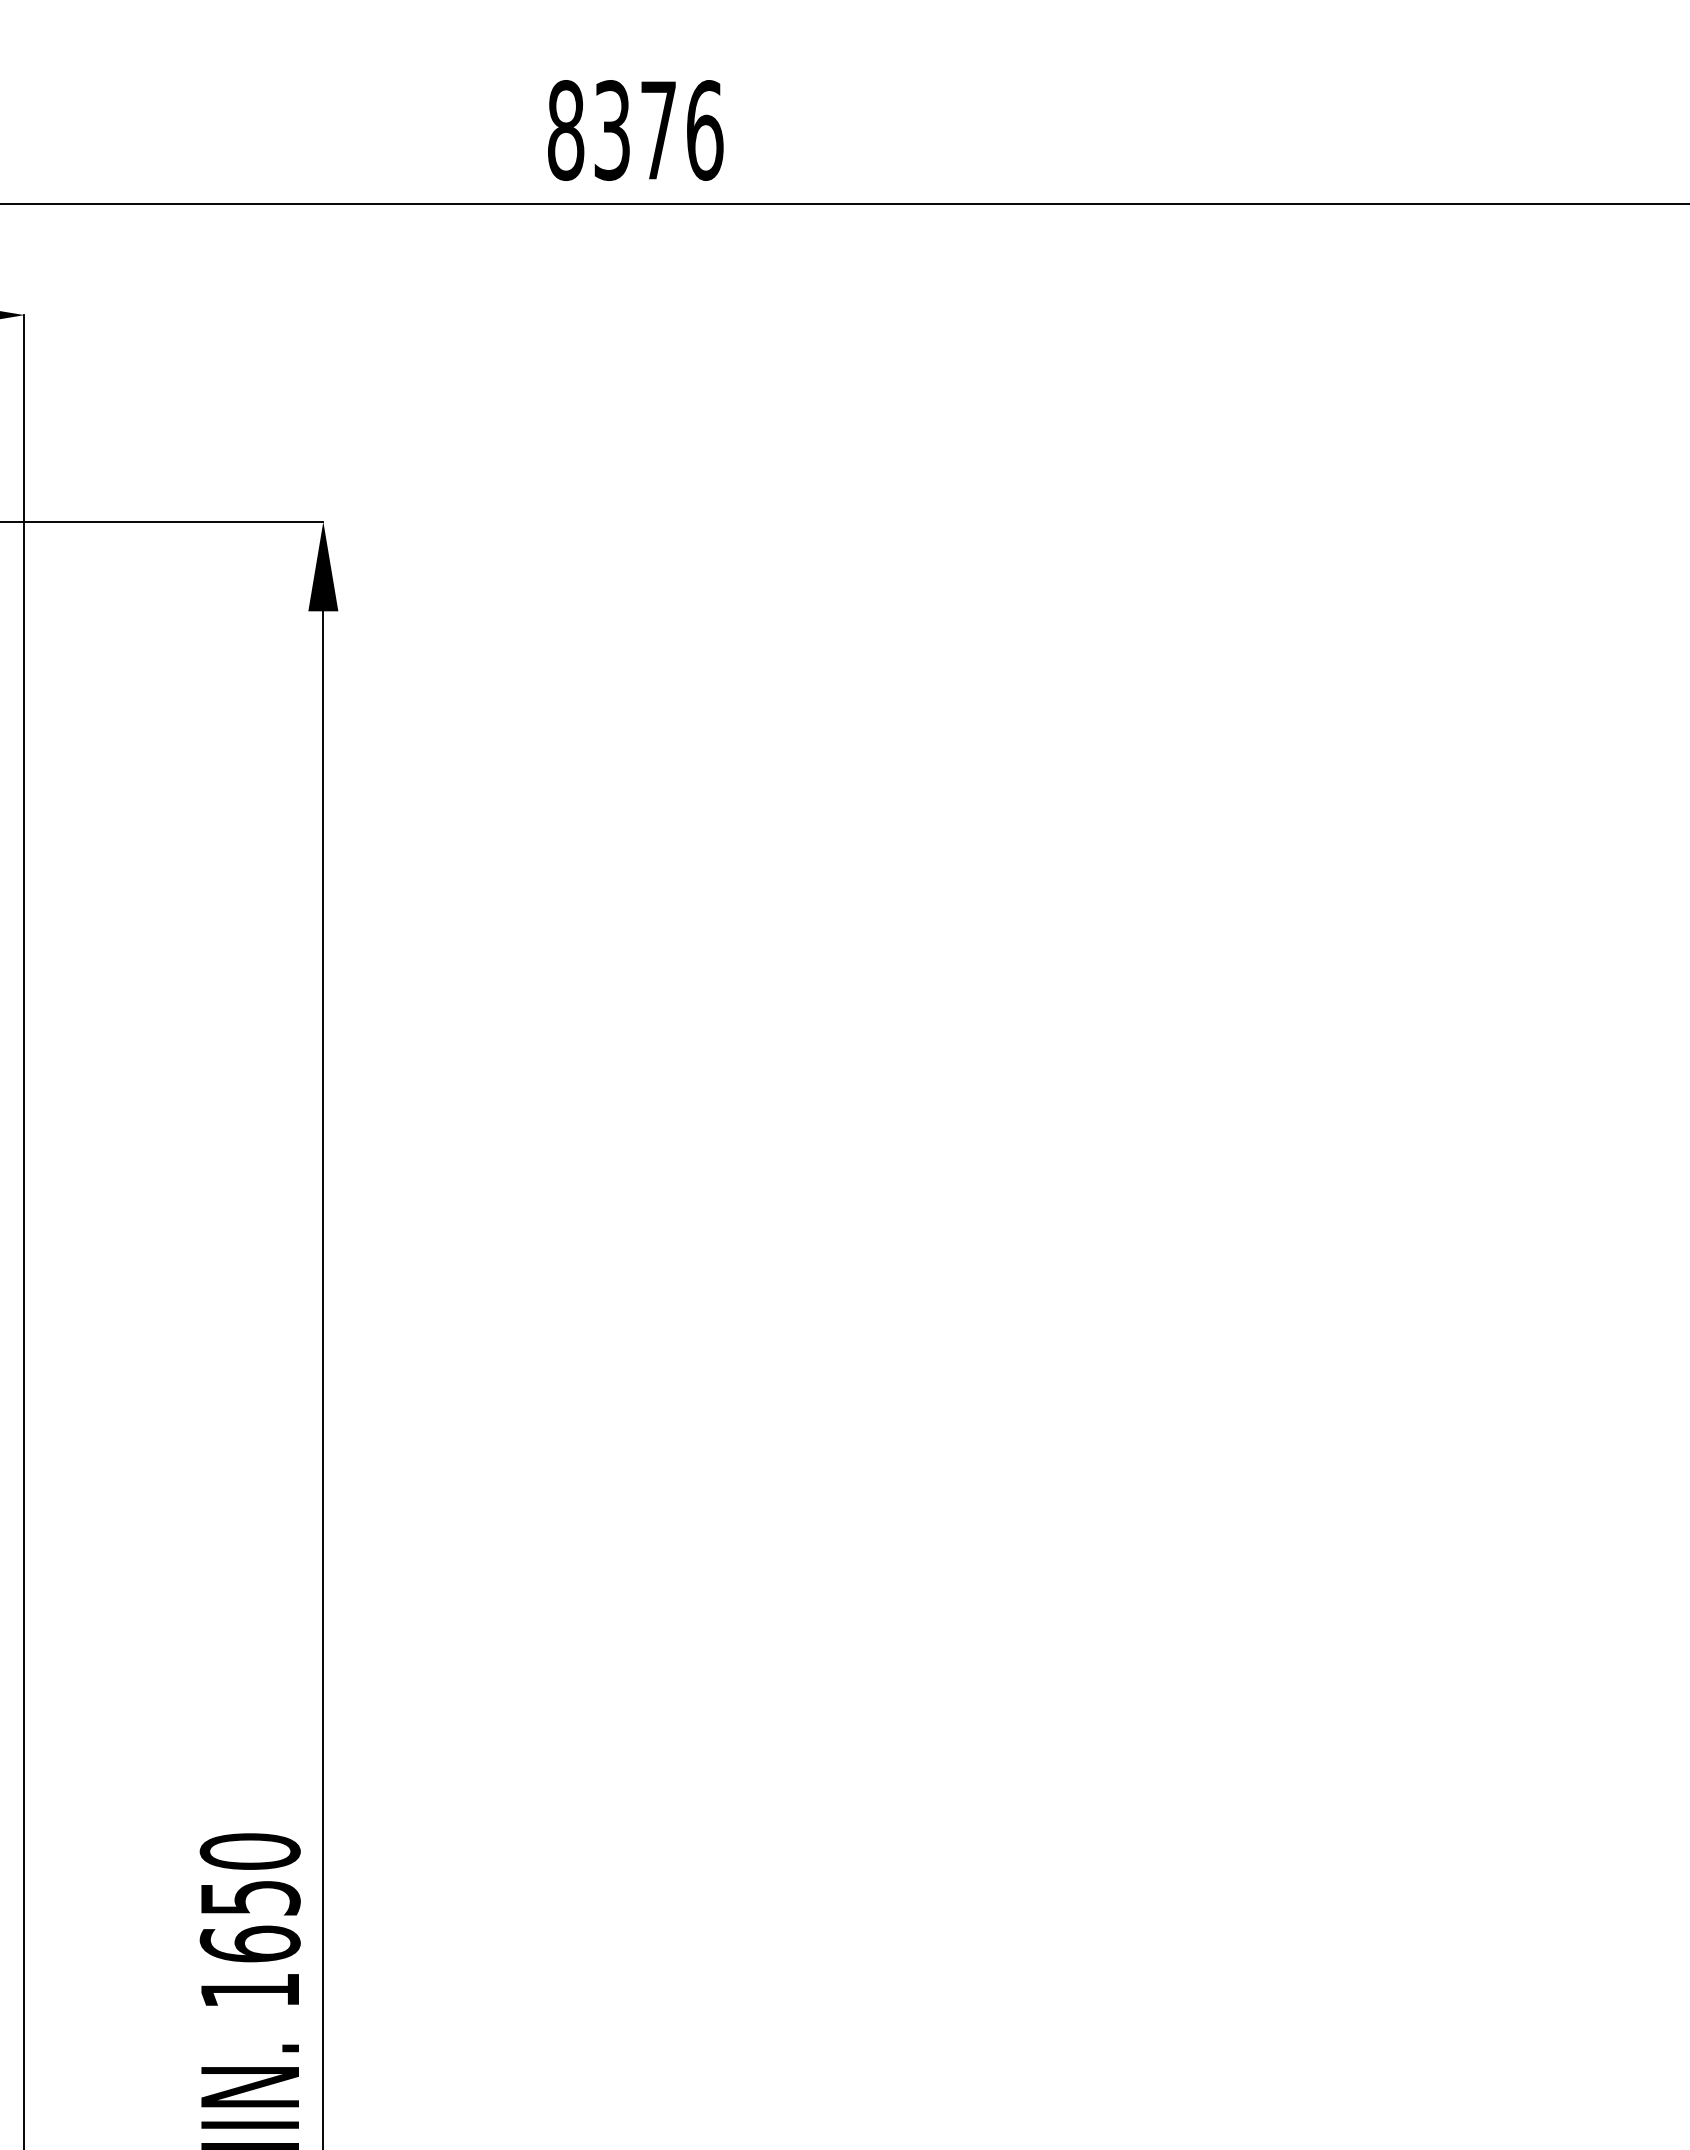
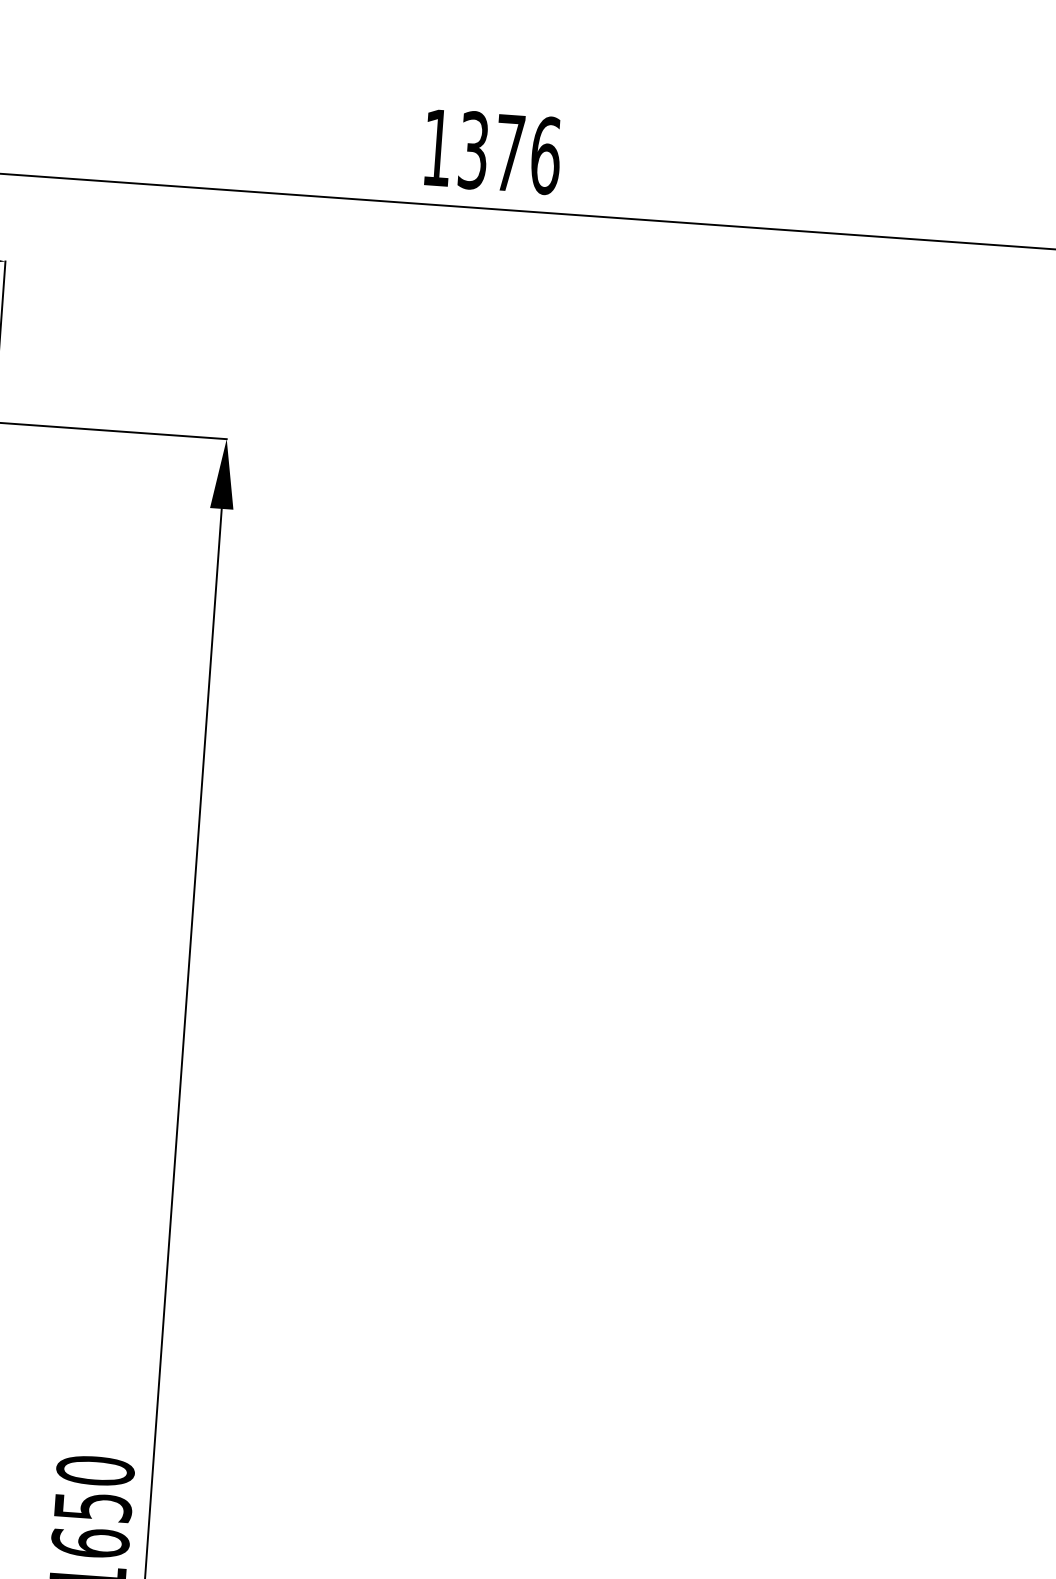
text: (566, 130) -> (437, 147), 8376 -> 1376

